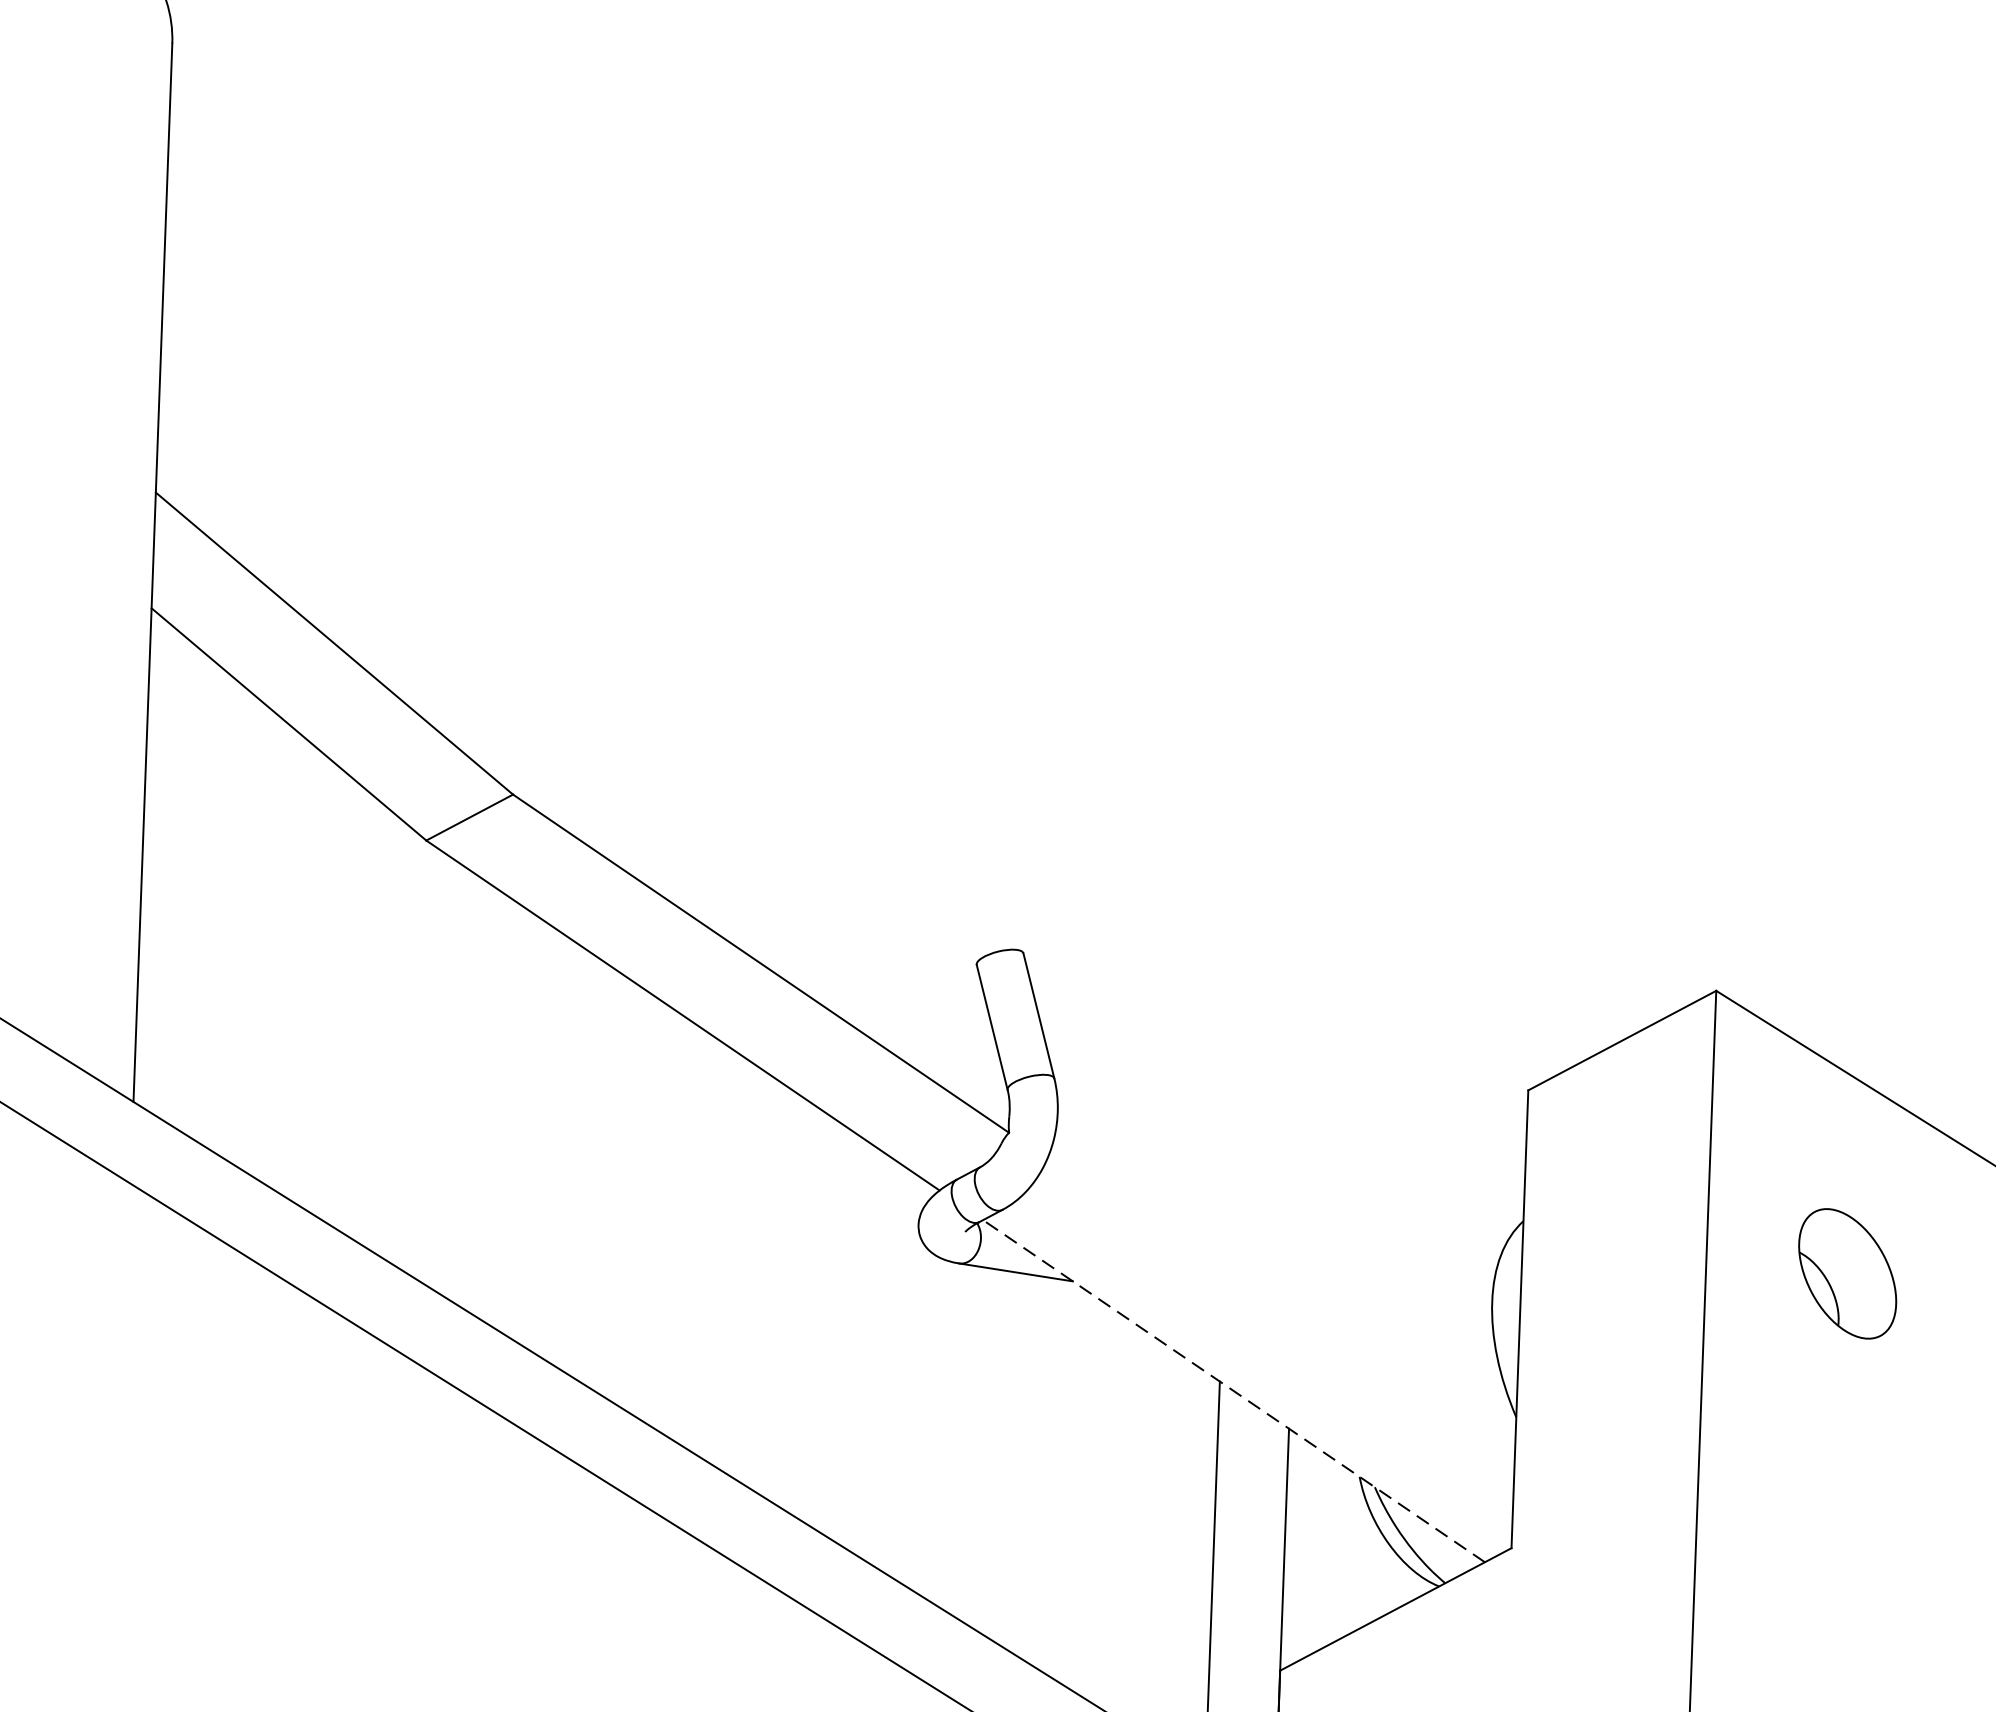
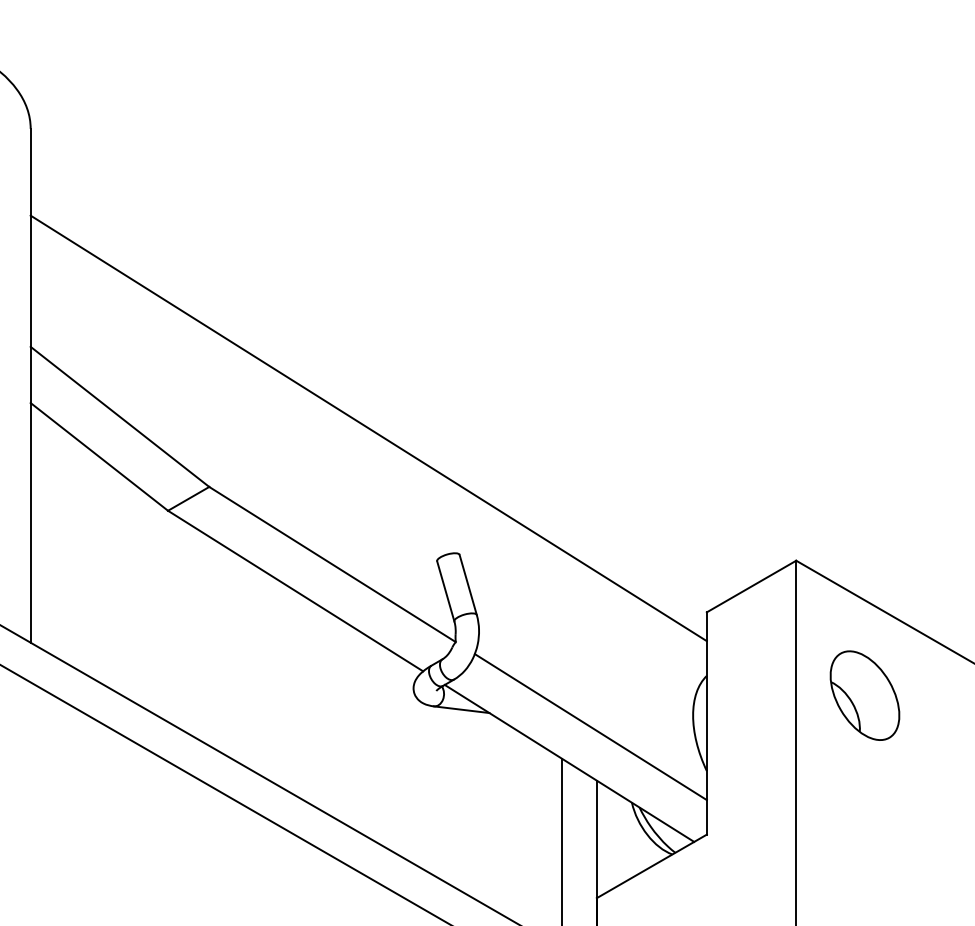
line: (845, 686) -> (368, 428), added
part: (1846, 1273) -> (864, 695), size x1.43
line: (1279, 1318) -> (590, 727), added
line: (1233, 1391) -> (569, 763), dashed -> solid

